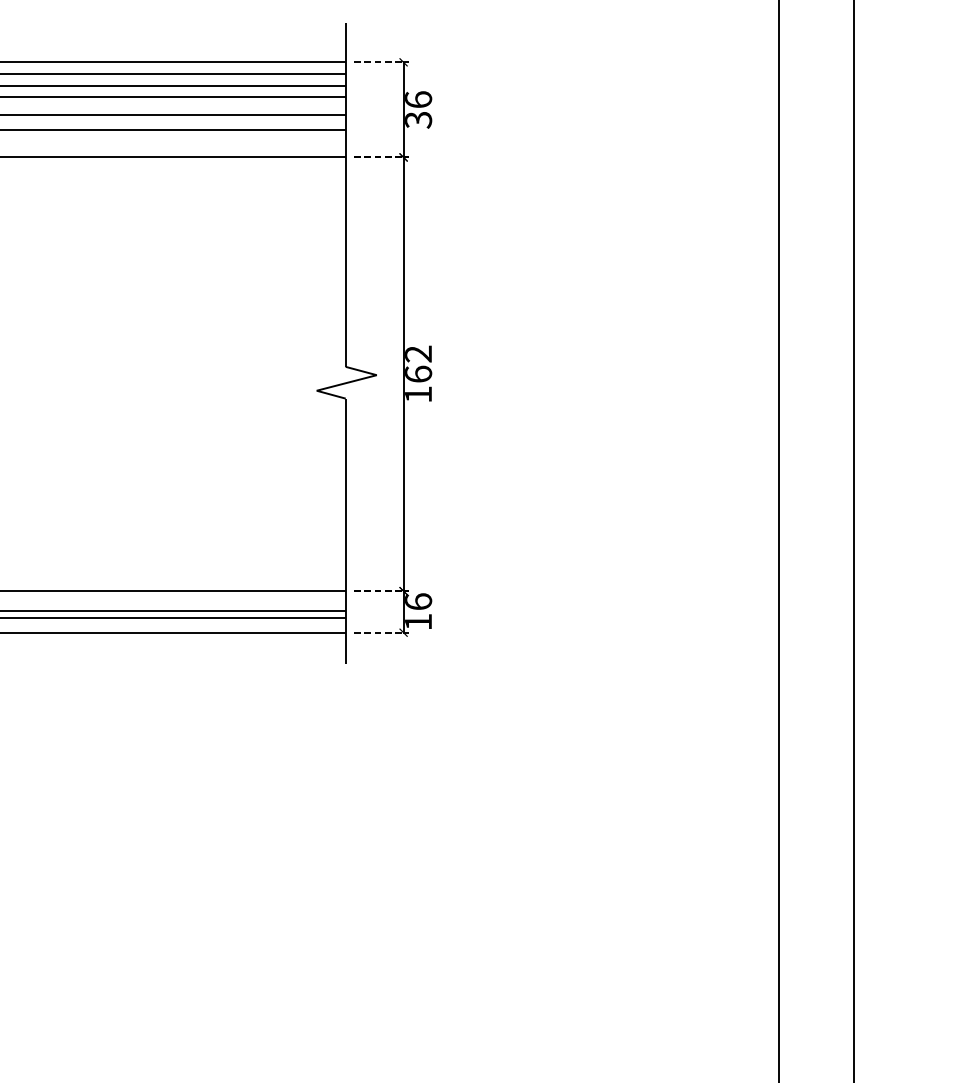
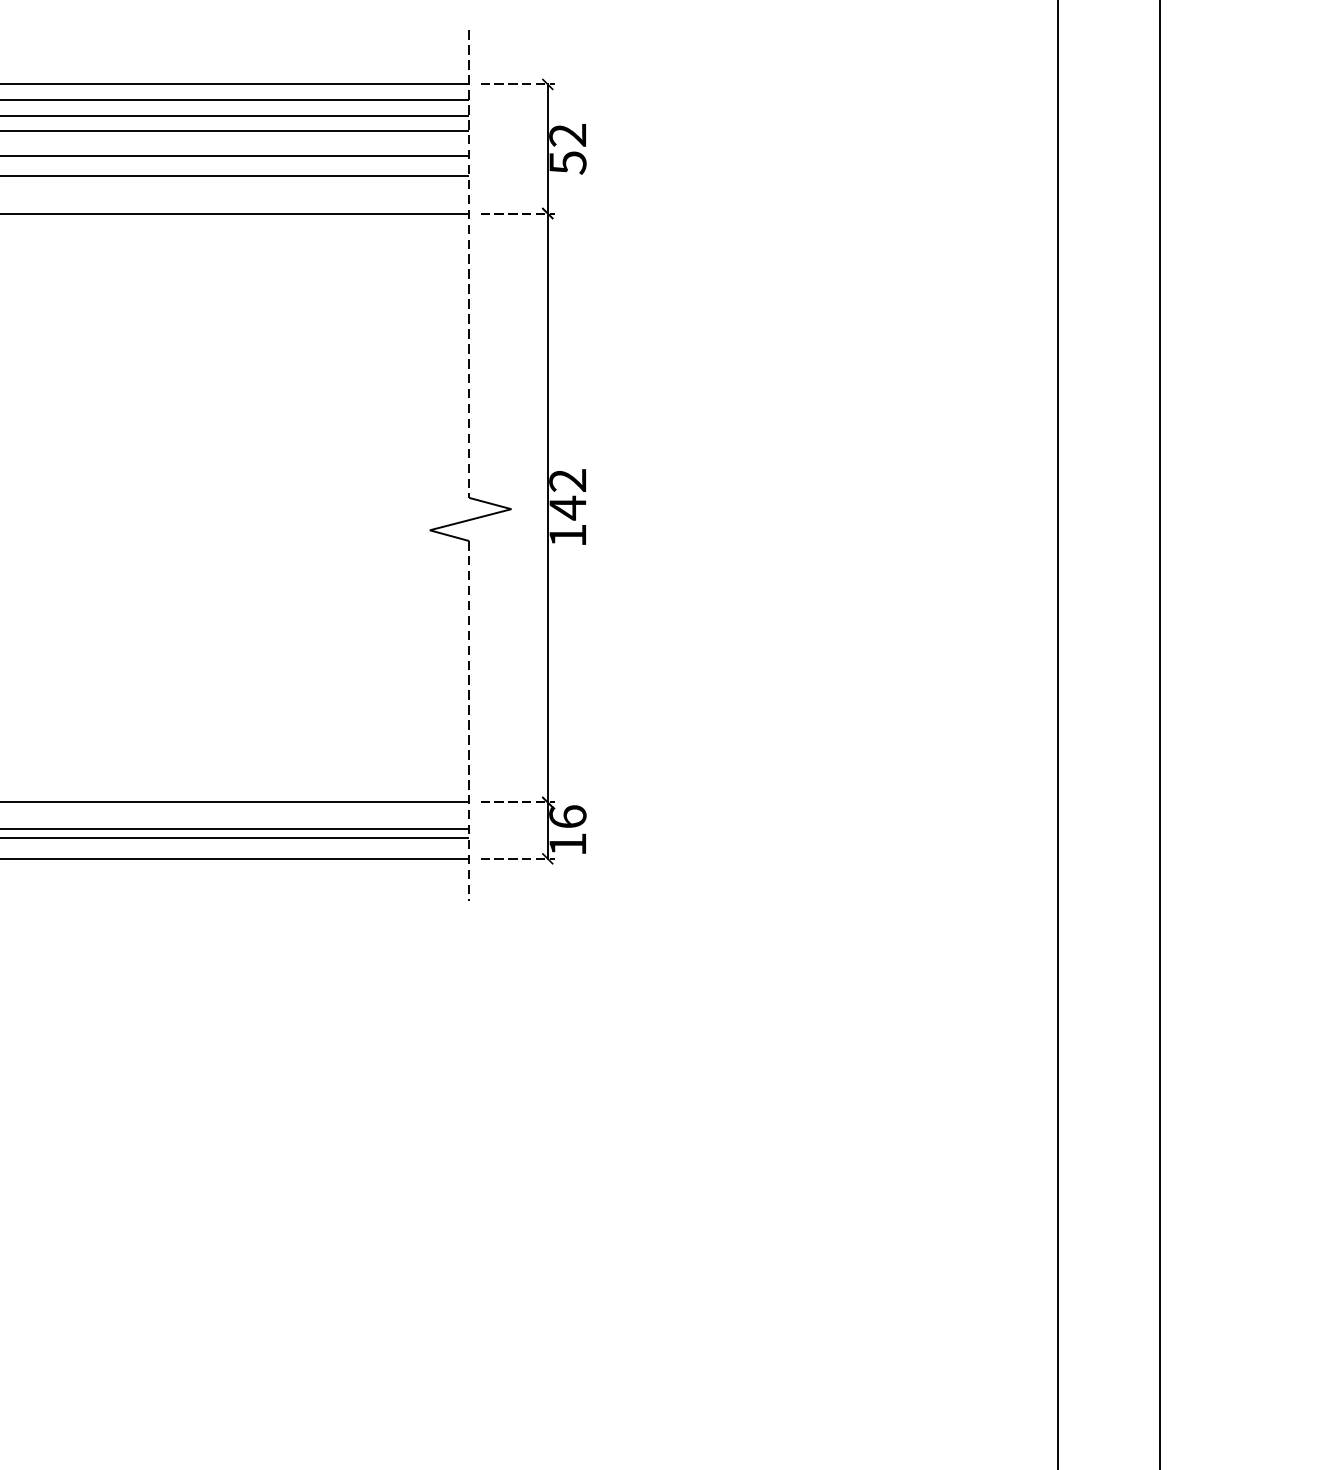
text: (418, 109) -> (568, 148), 36 -> 52
line: (345, 195) -> (468, 265), solid -> dashed
text: (418, 374) -> (568, 508), 162 -> 142
line: (345, 531) -> (468, 721), solid -> dashed

